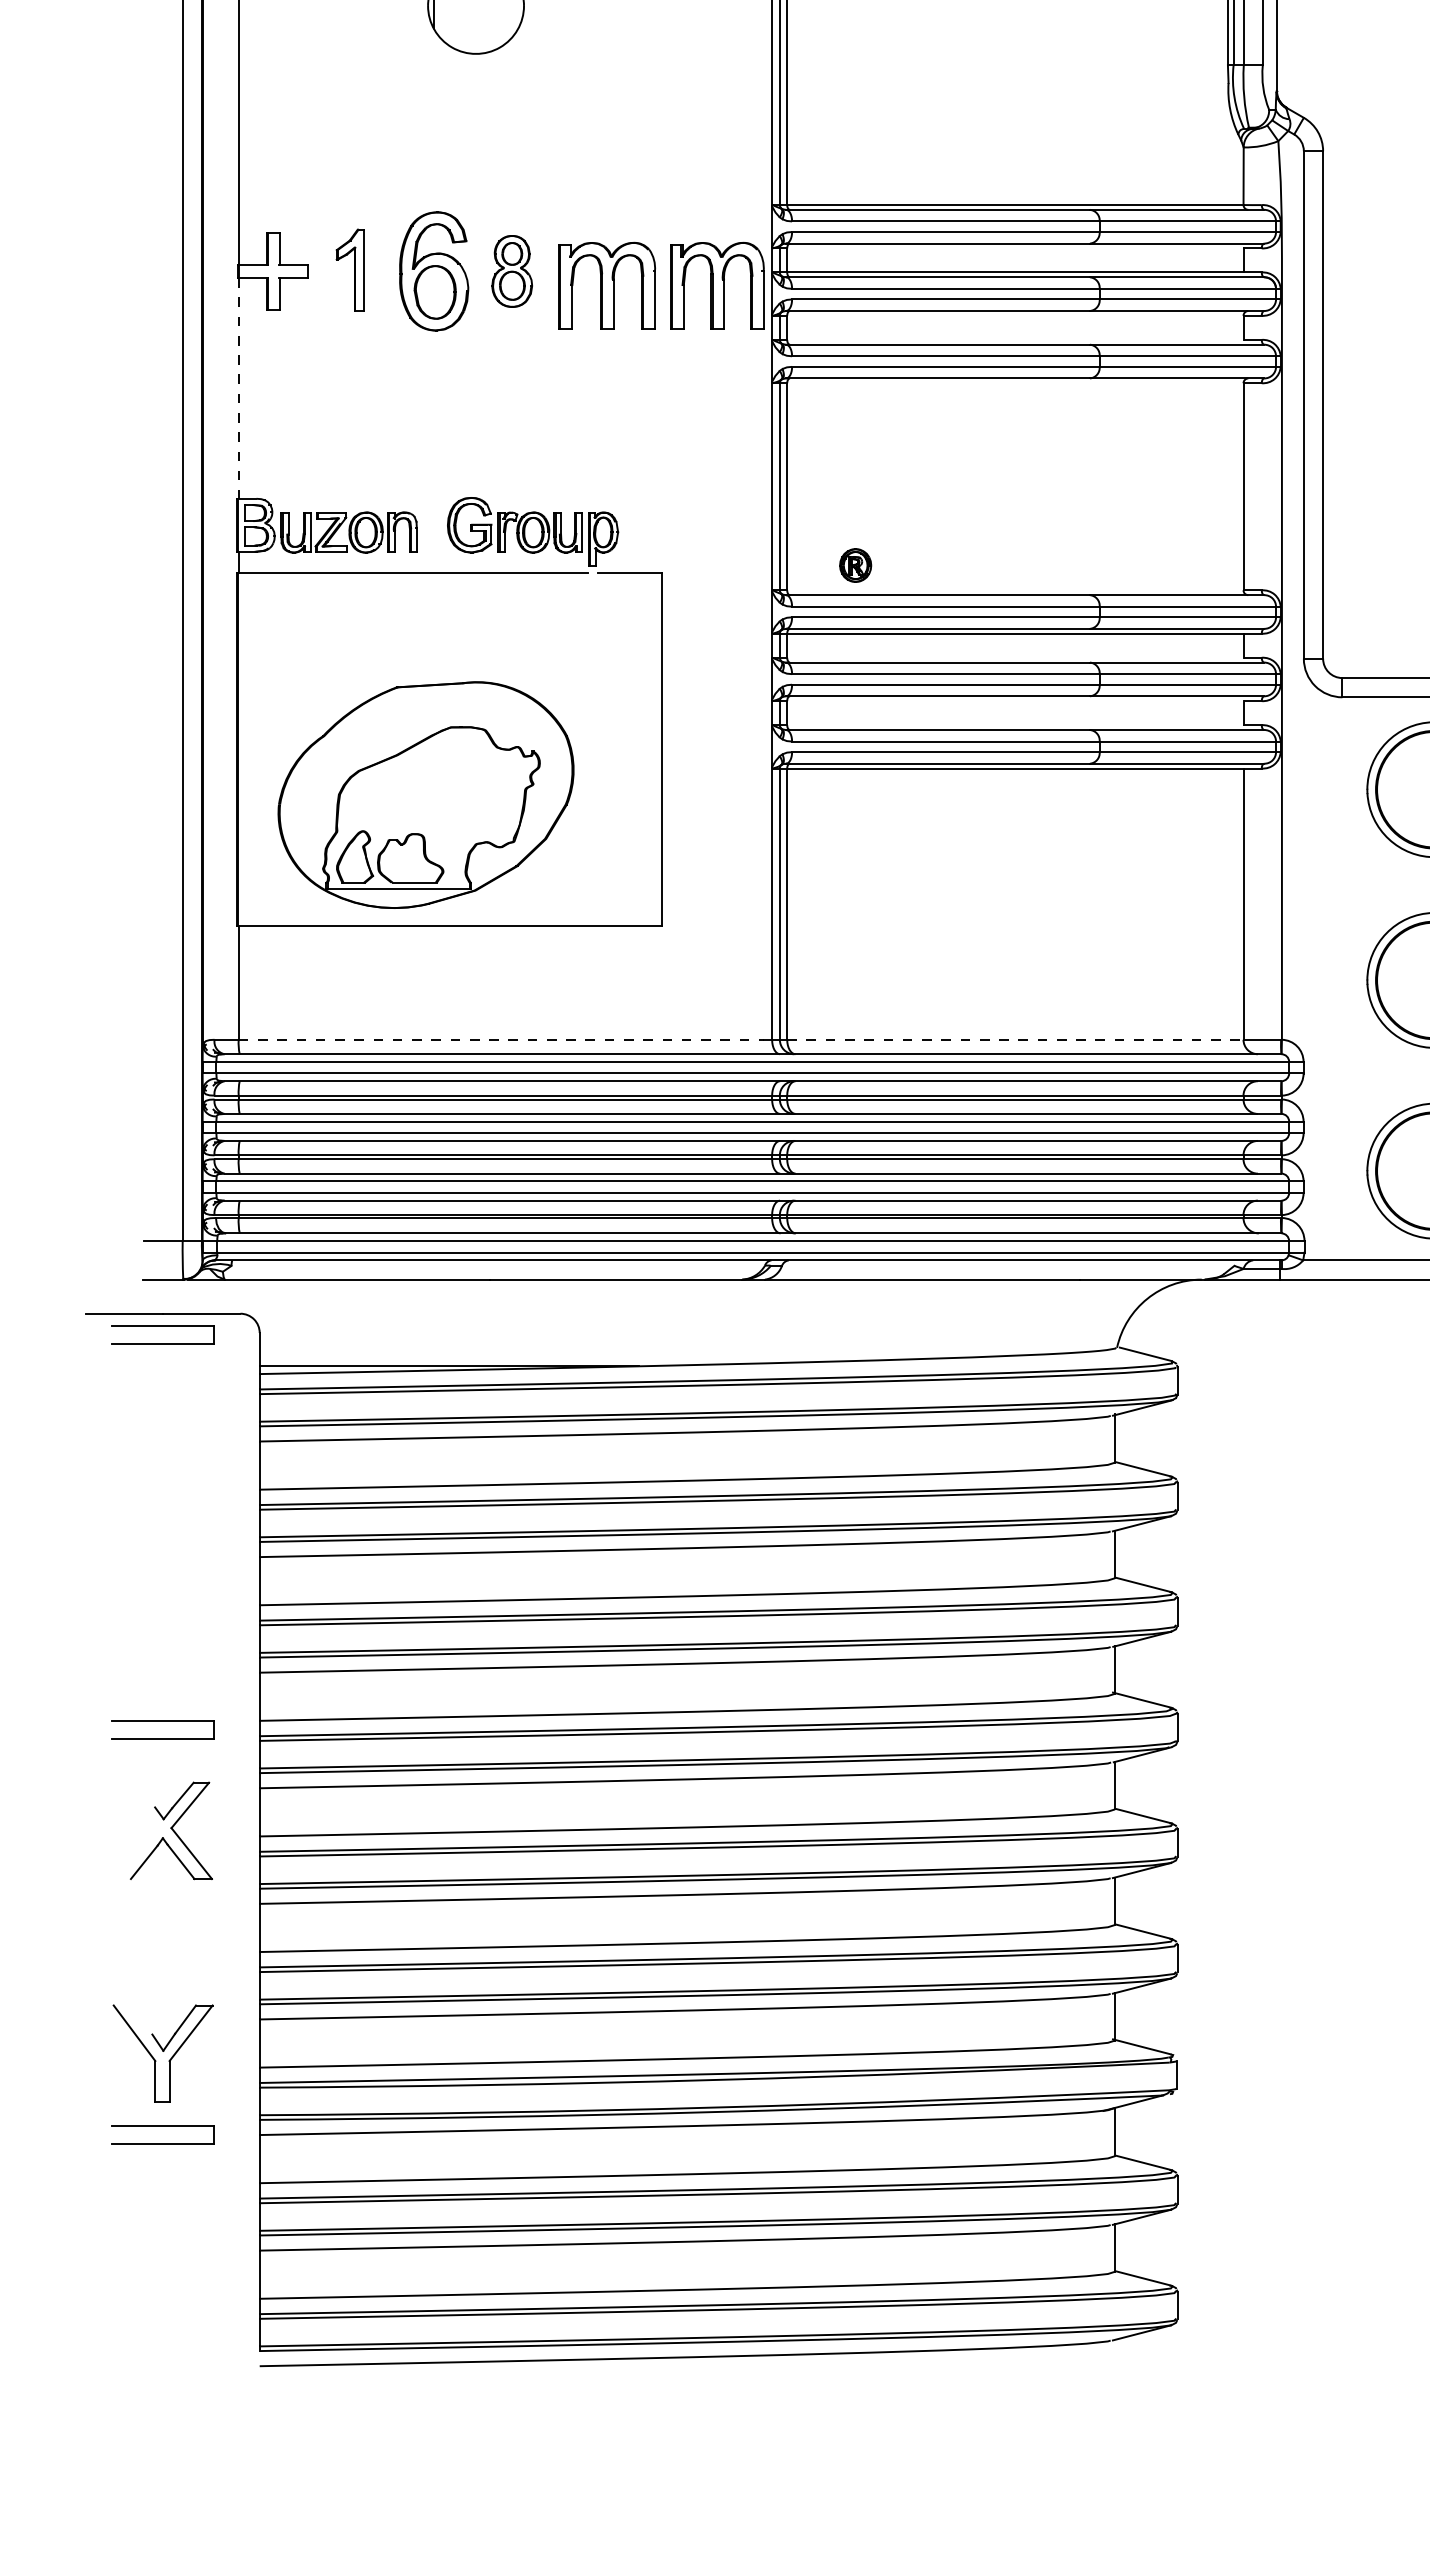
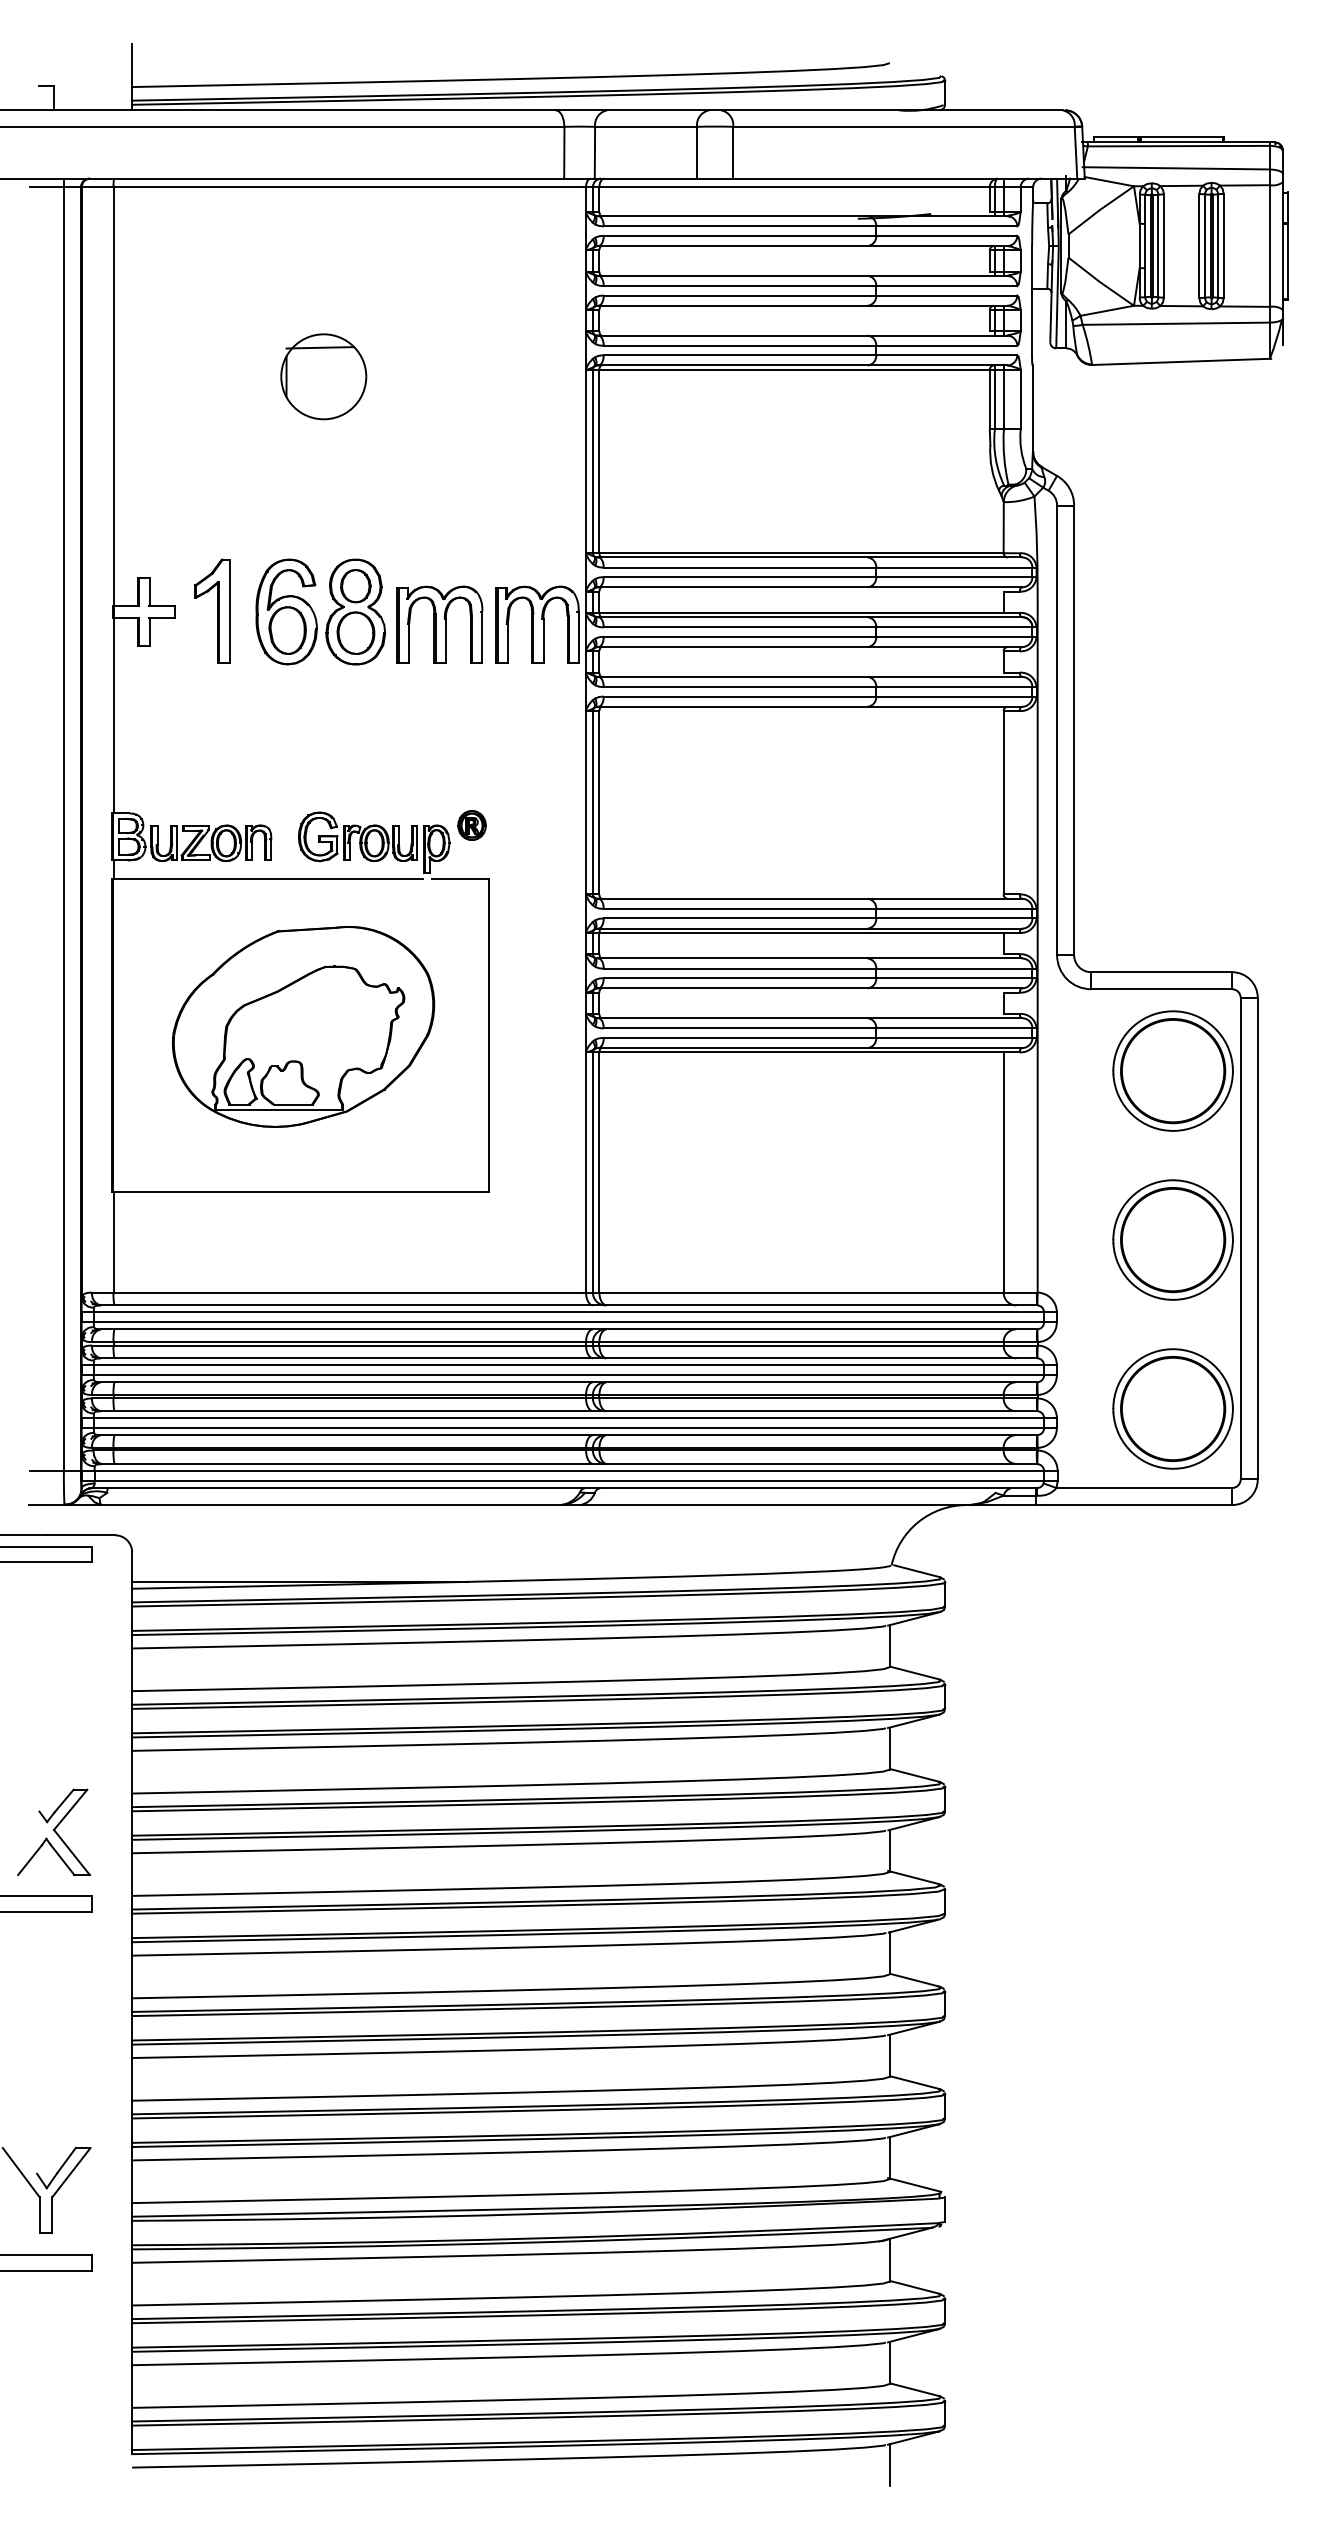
part: (350, 269) -> (212, 610), size x1.43
part: (511, 270) -> (355, 611), size x1.67
line: (238, 388) -> (113, 715), dashed -> solid
part: (855, 565) -> (471, 825), moved
part: (426, 794) -> (303, 1026), moved
line: (501, 1039) -> (346, 1292), dashed -> solid
line: (1016, 1039) -> (802, 1292), dashed -> solid
part: (170, 1831) -> (53, 1832), moved
line: (1114, 2363) -> (889, 2465), added

